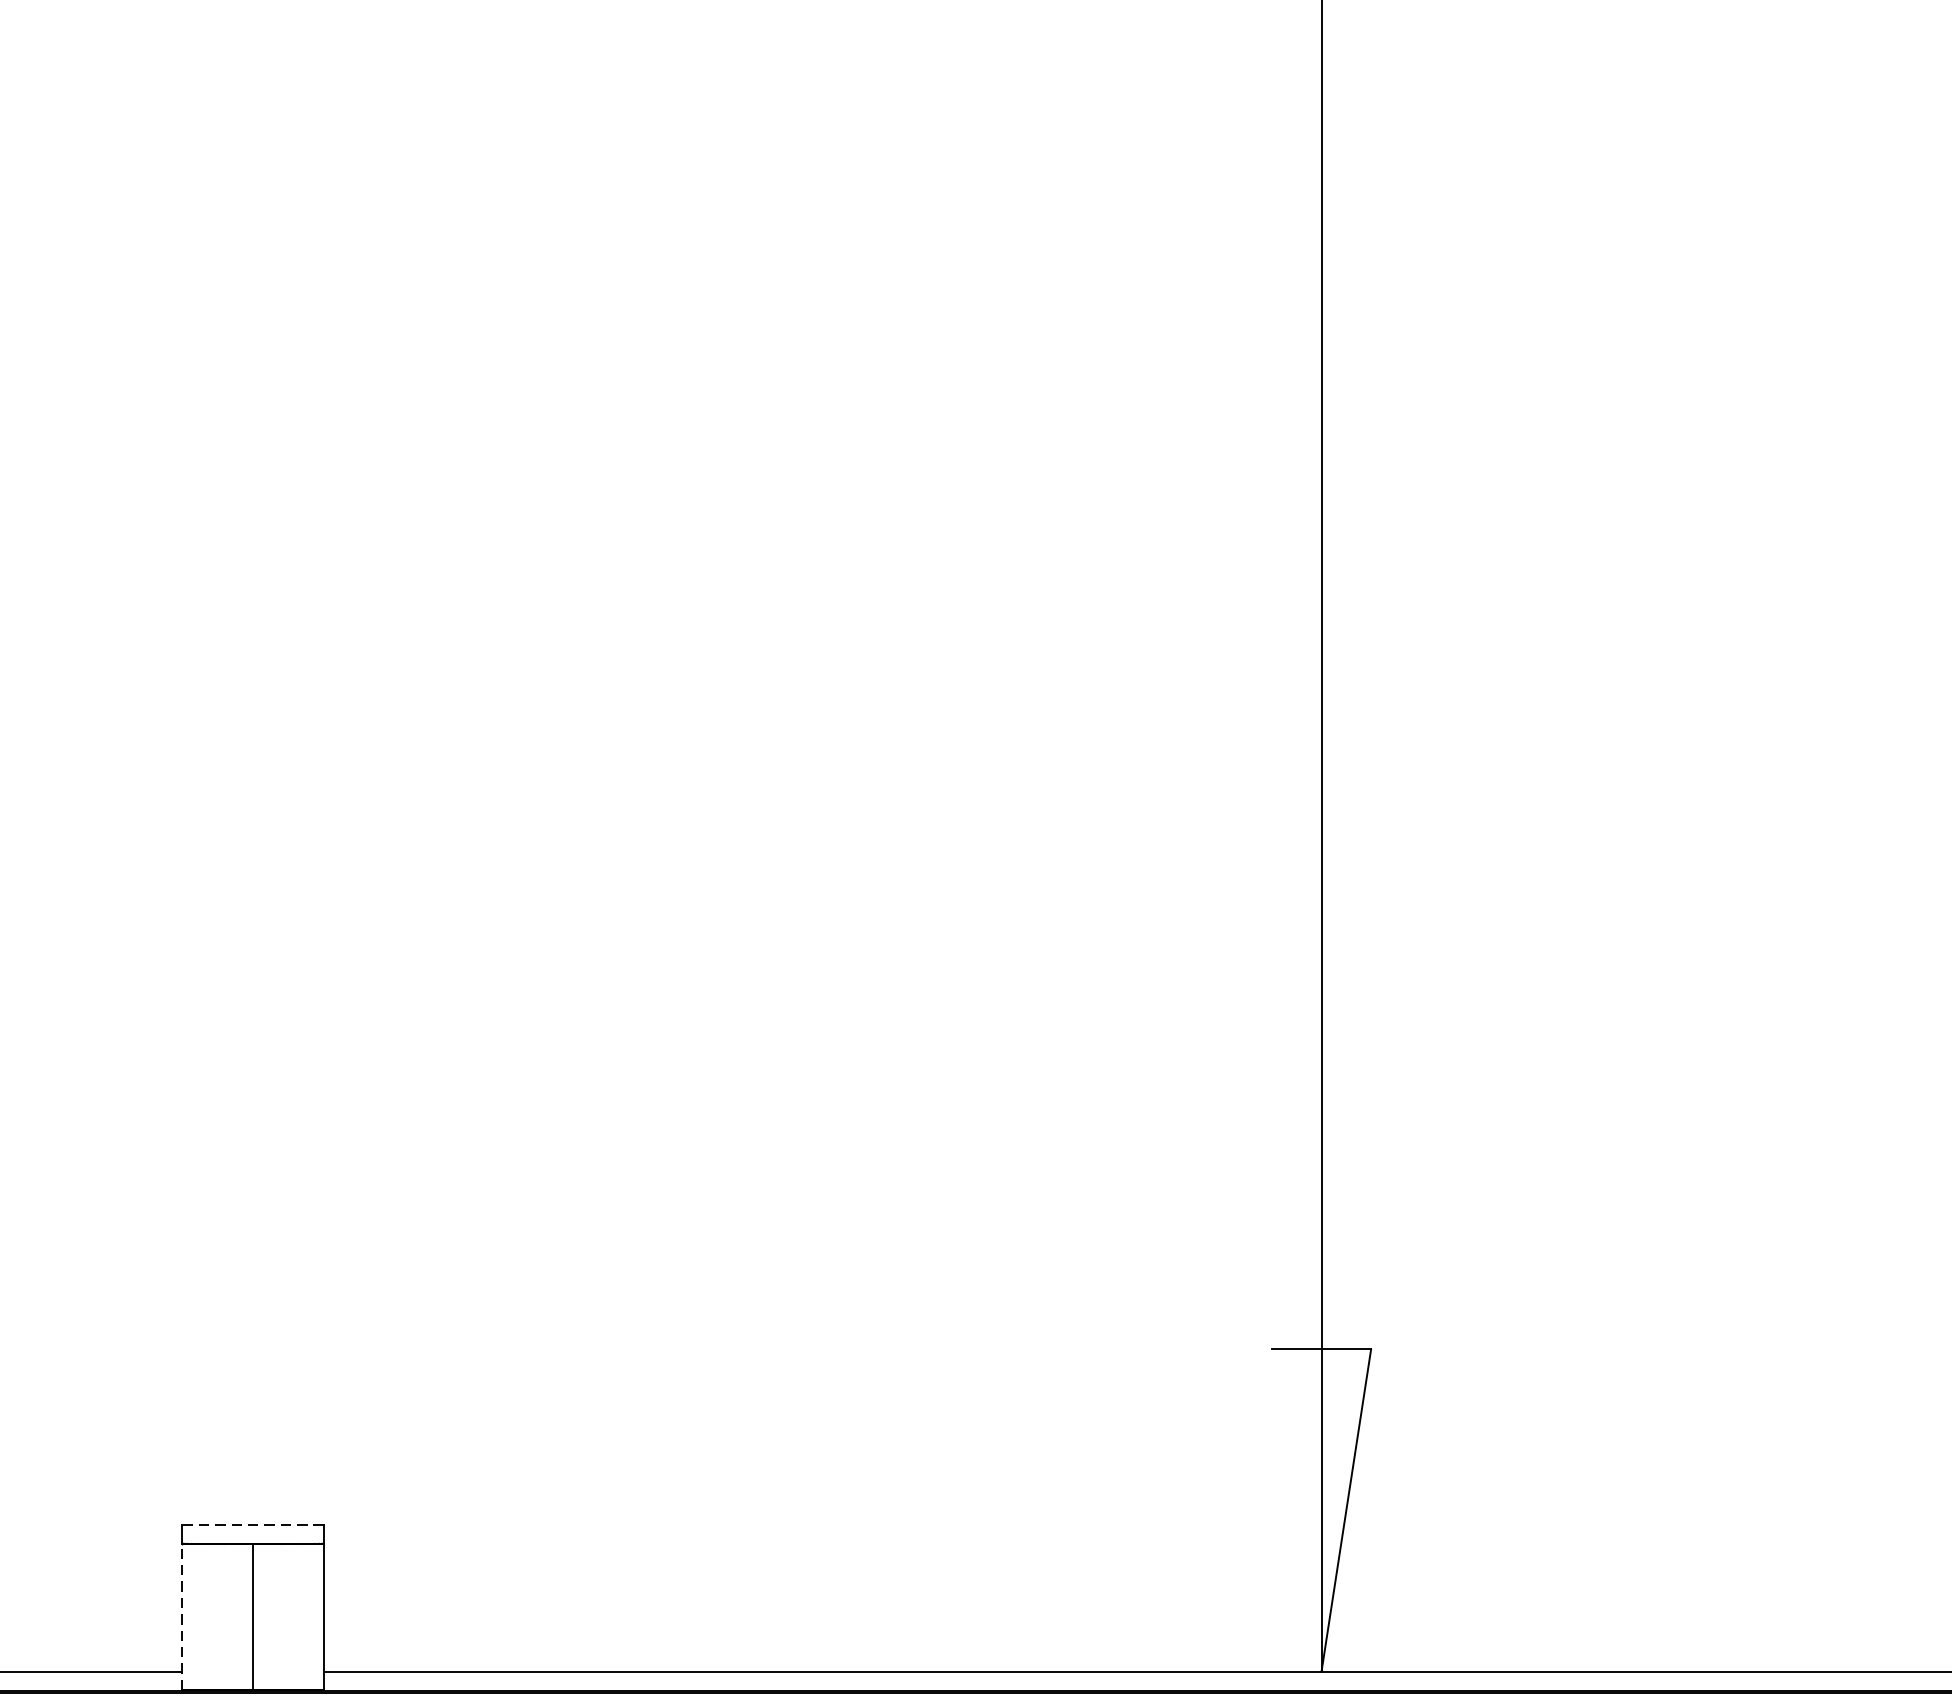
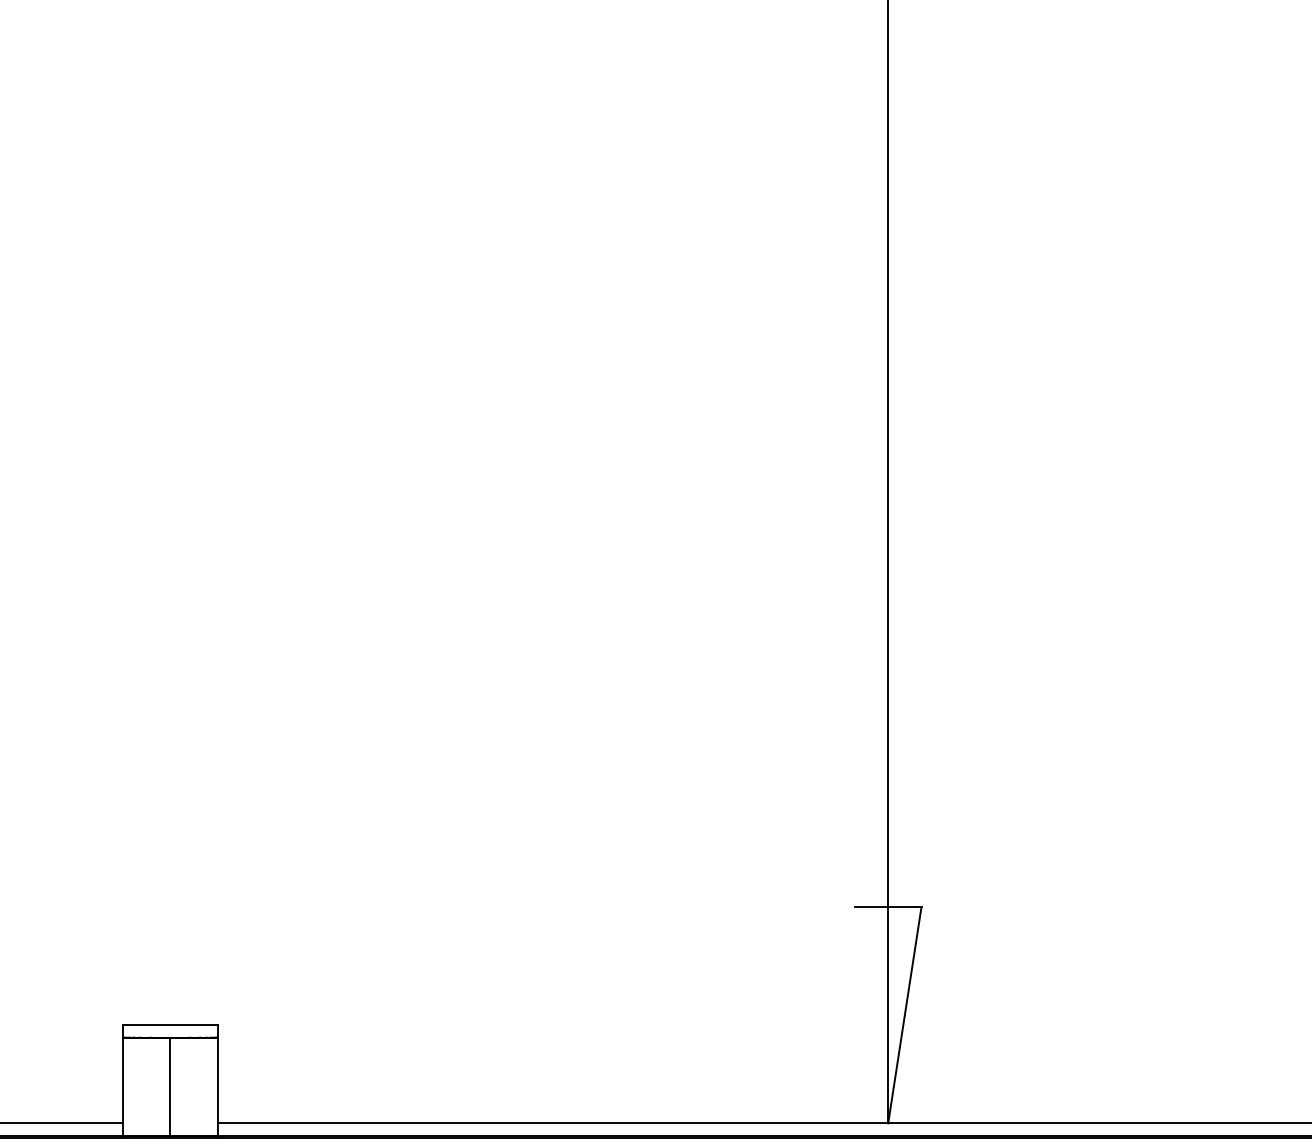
line: (253, 1525) -> (170, 1025), dashed -> solid
line: (182, 1616) -> (122, 1086), dashed -> solid

